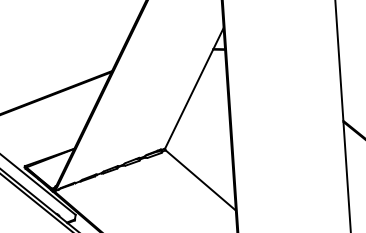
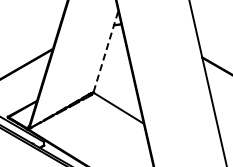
line: (195, 88) -> (106, 51), solid -> dashed

